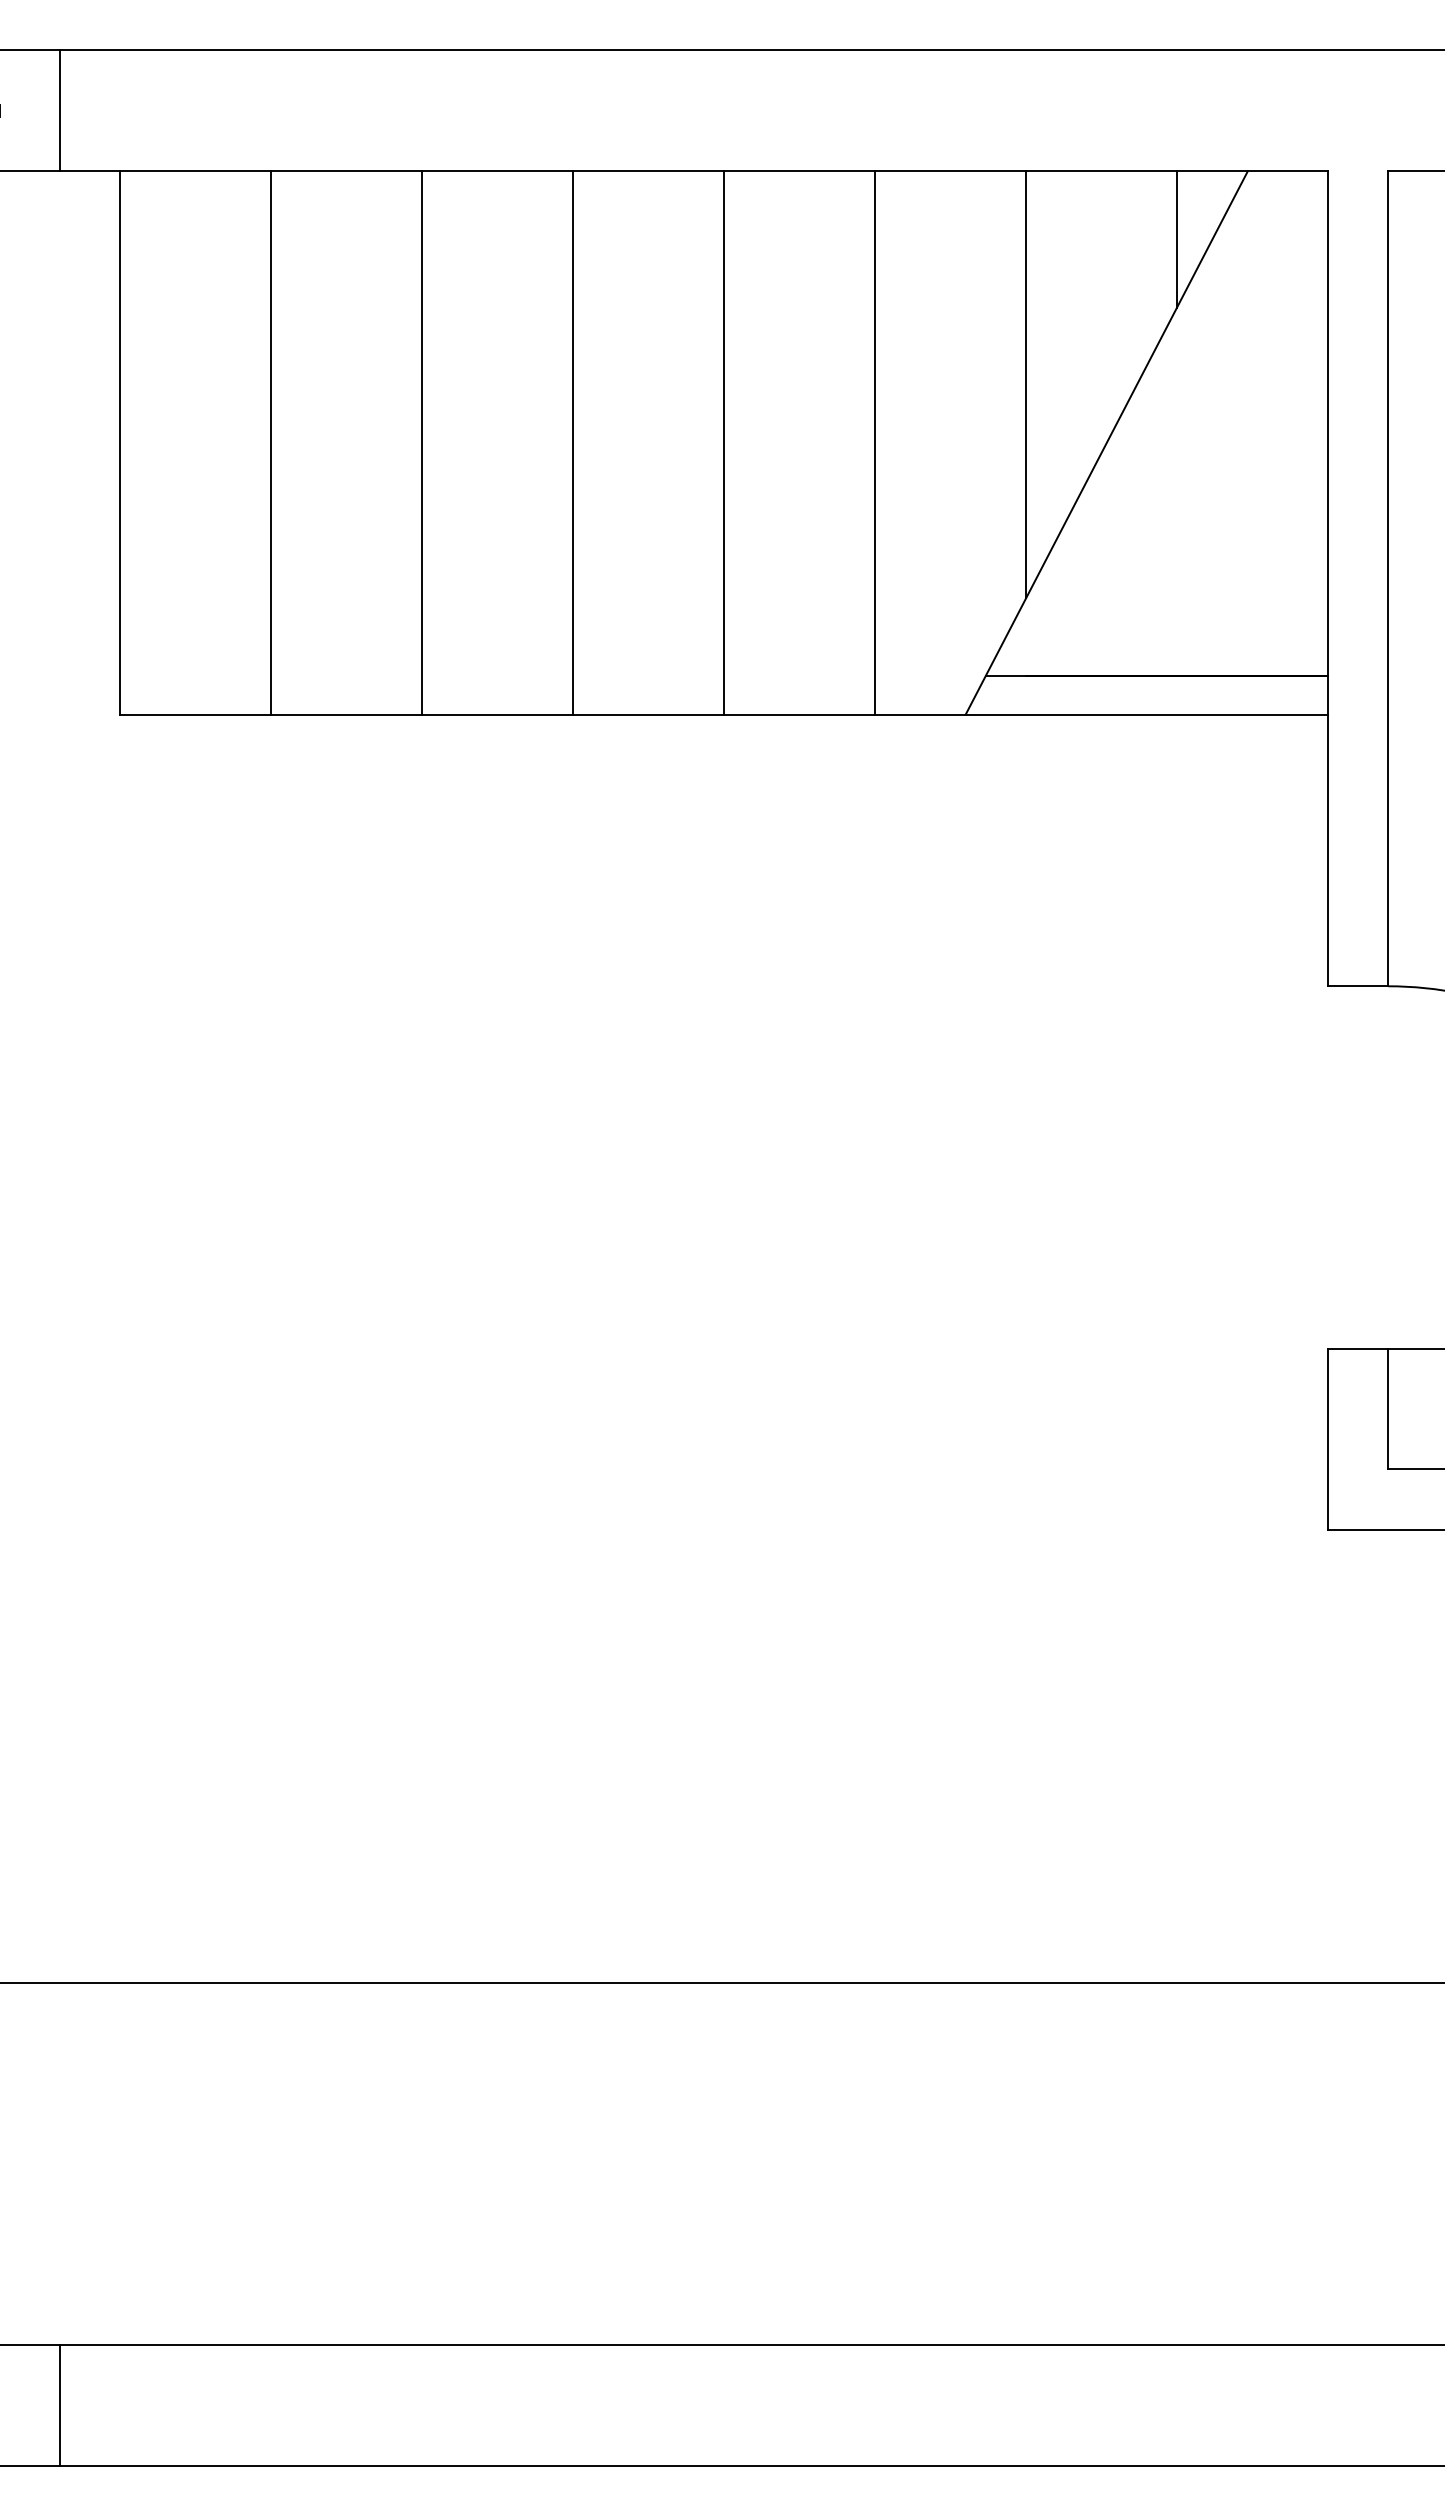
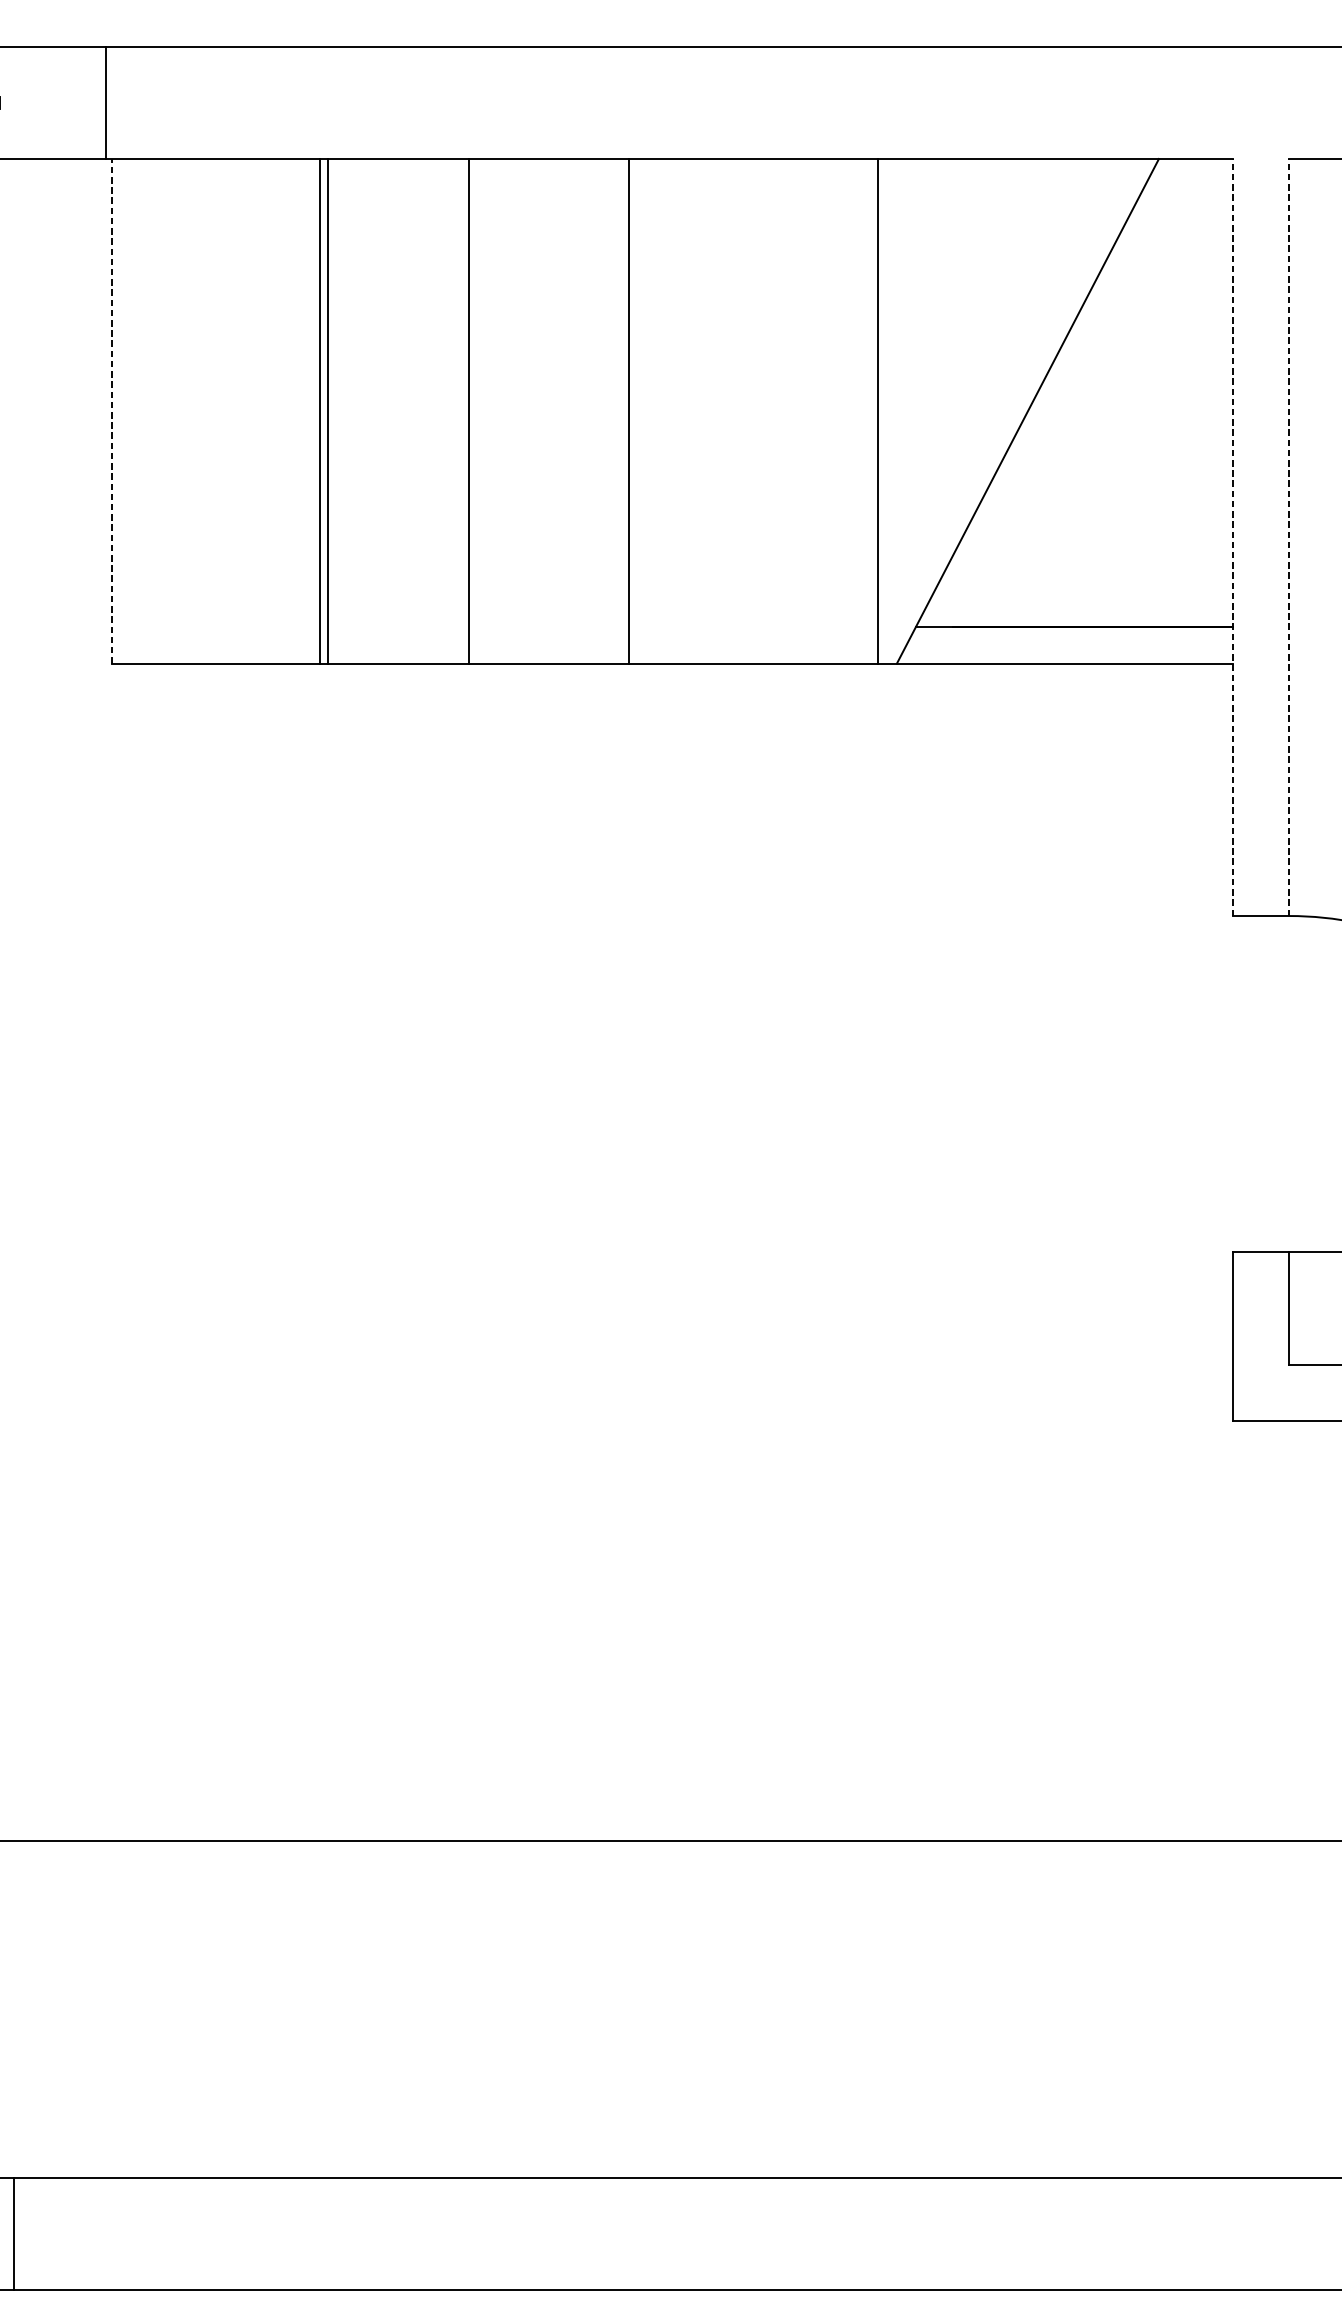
line: (60, 110) -> (106, 102), moved
line: (1177, 239) -> (1093, 222), removed
line: (1026, 384) -> (953, 357), removed
line: (120, 442) -> (111, 411), solid -> dashed
line: (271, 442) -> (319, 411), moved
line: (422, 442) -> (328, 411), moved
line: (573, 442) -> (469, 411), moved
line: (724, 442) -> (629, 411), moved
line: (875, 442) -> (878, 411), moved
line: (1328, 578) -> (1233, 537), solid -> dashed
line: (1388, 578) -> (1289, 537), solid -> dashed
line: (60, 2404) -> (14, 2233), moved

